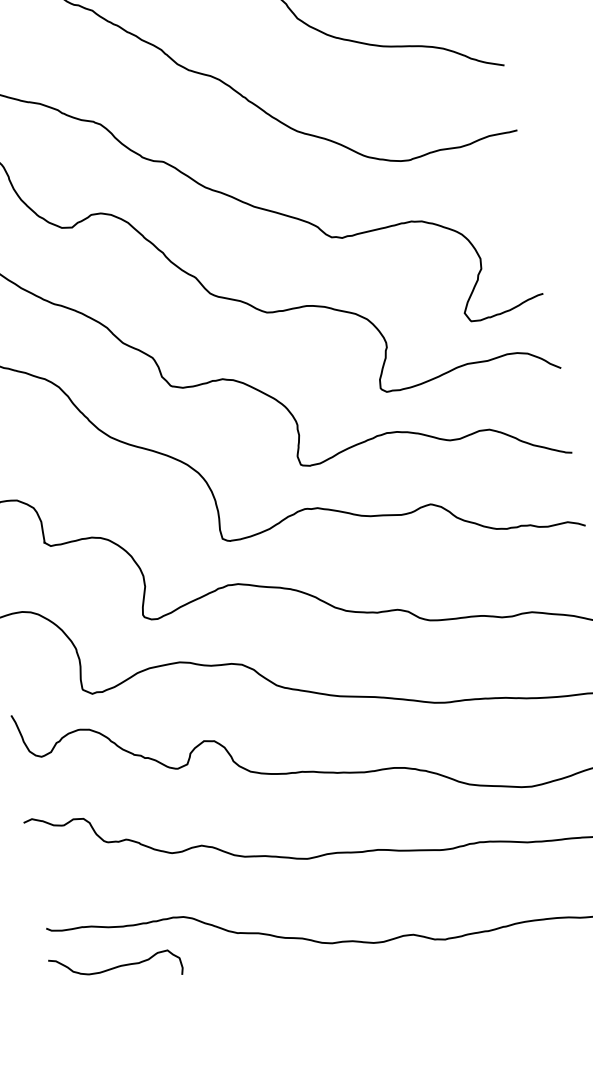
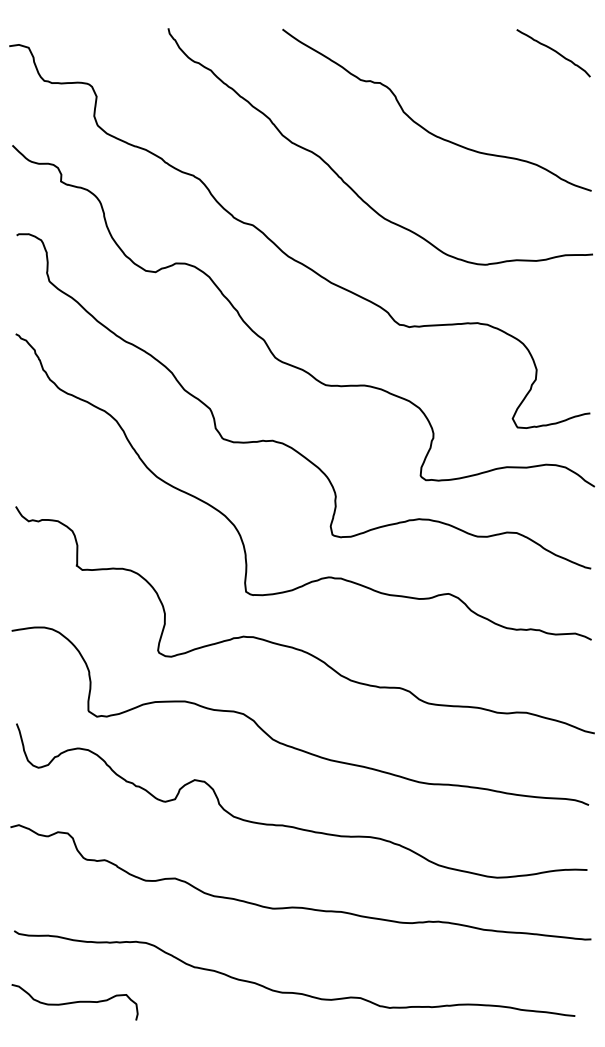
curve: (115, 967) -> (74, 1002), moved

